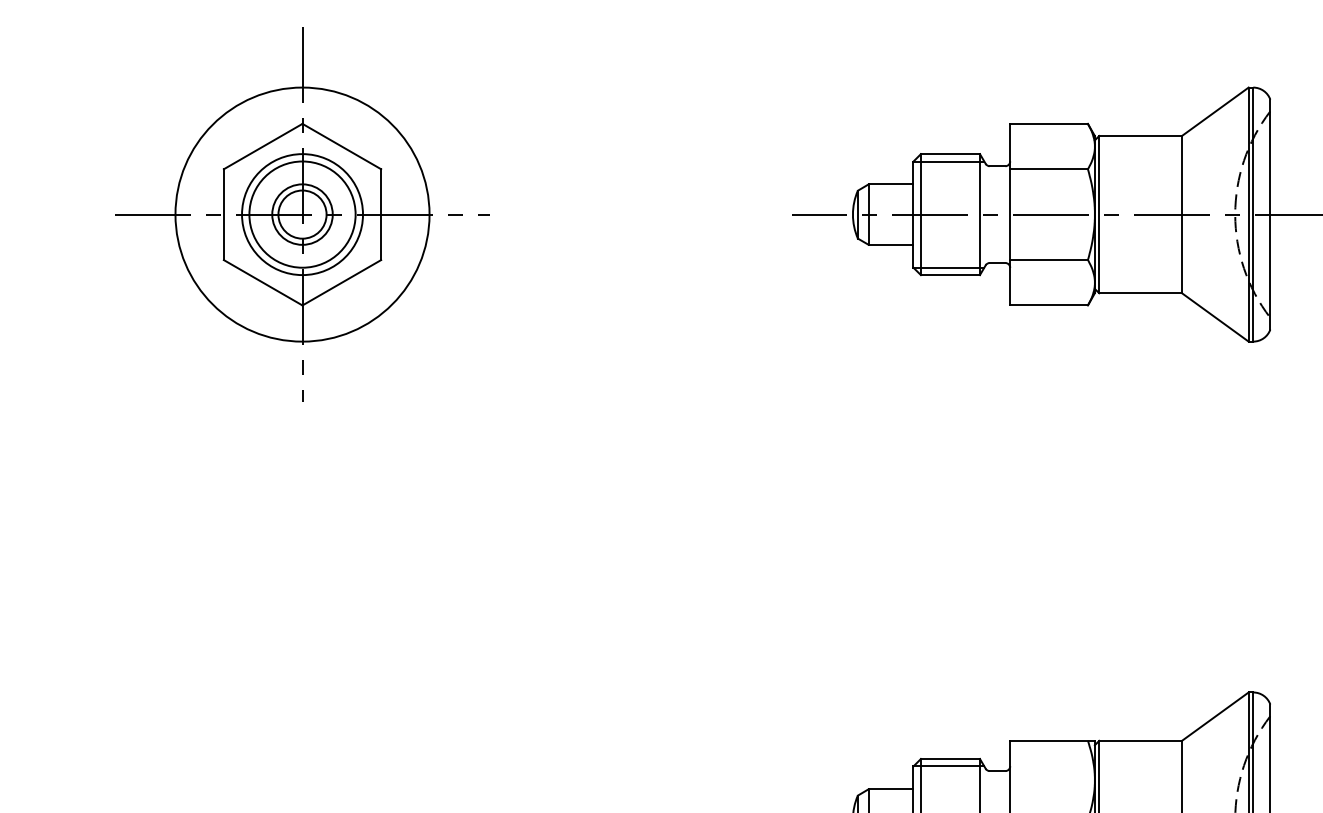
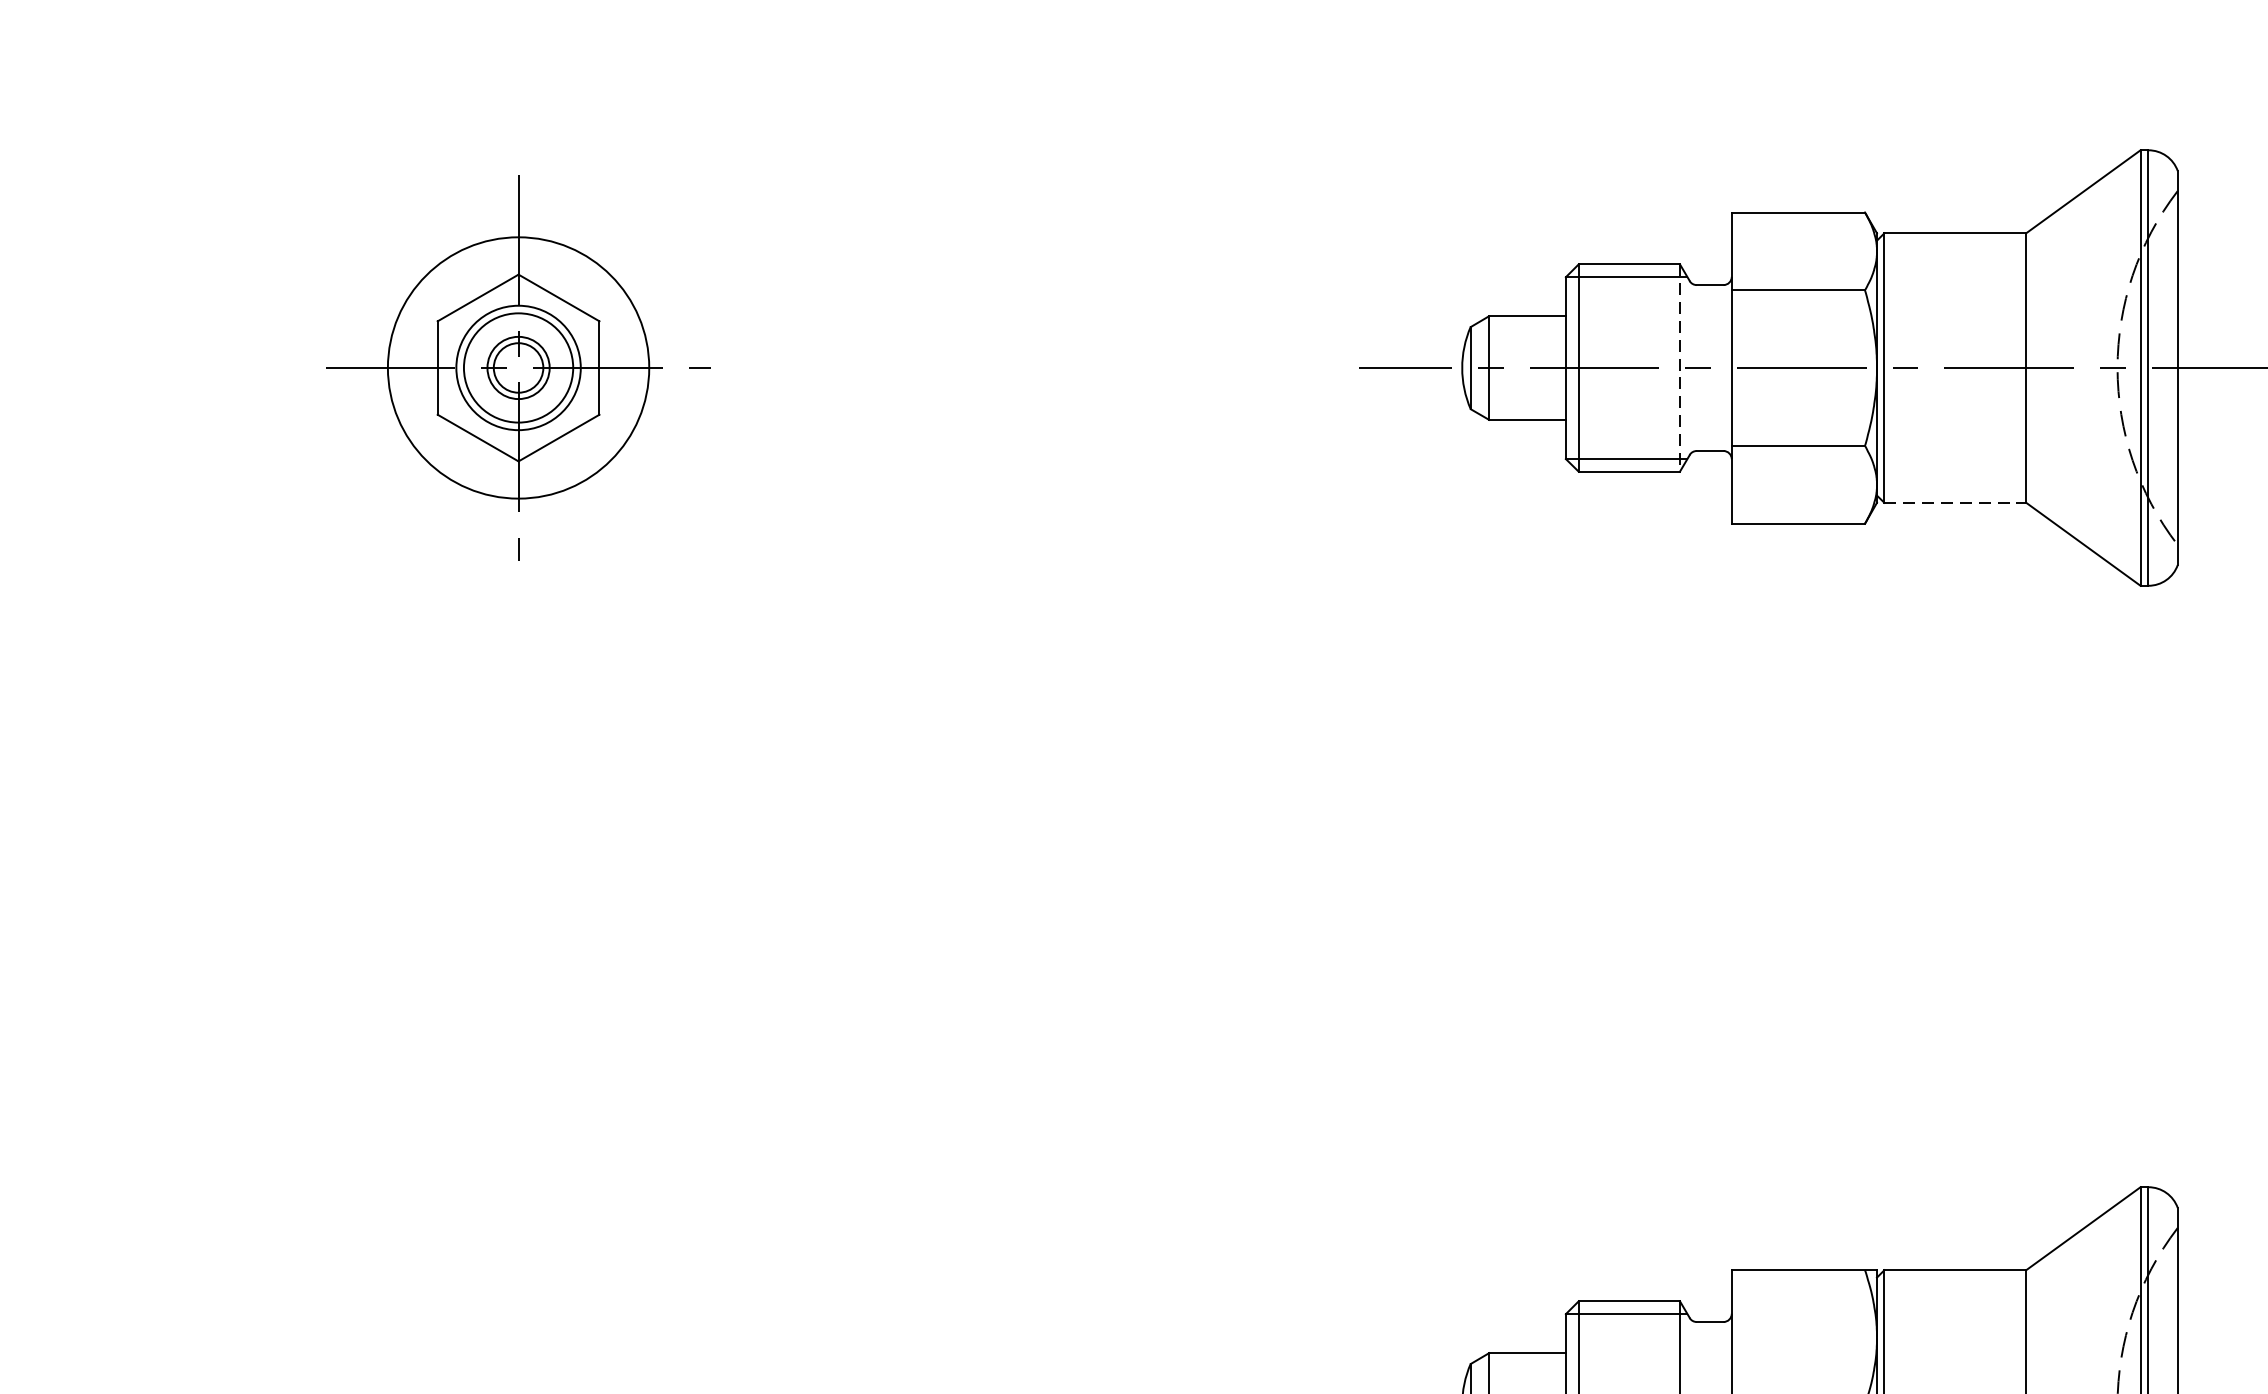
part: (302, 214) -> (518, 367), size x0.6
line: (979, 215) -> (1679, 369), solid -> dashed
line: (1141, 293) -> (1956, 503), solid -> dashed

